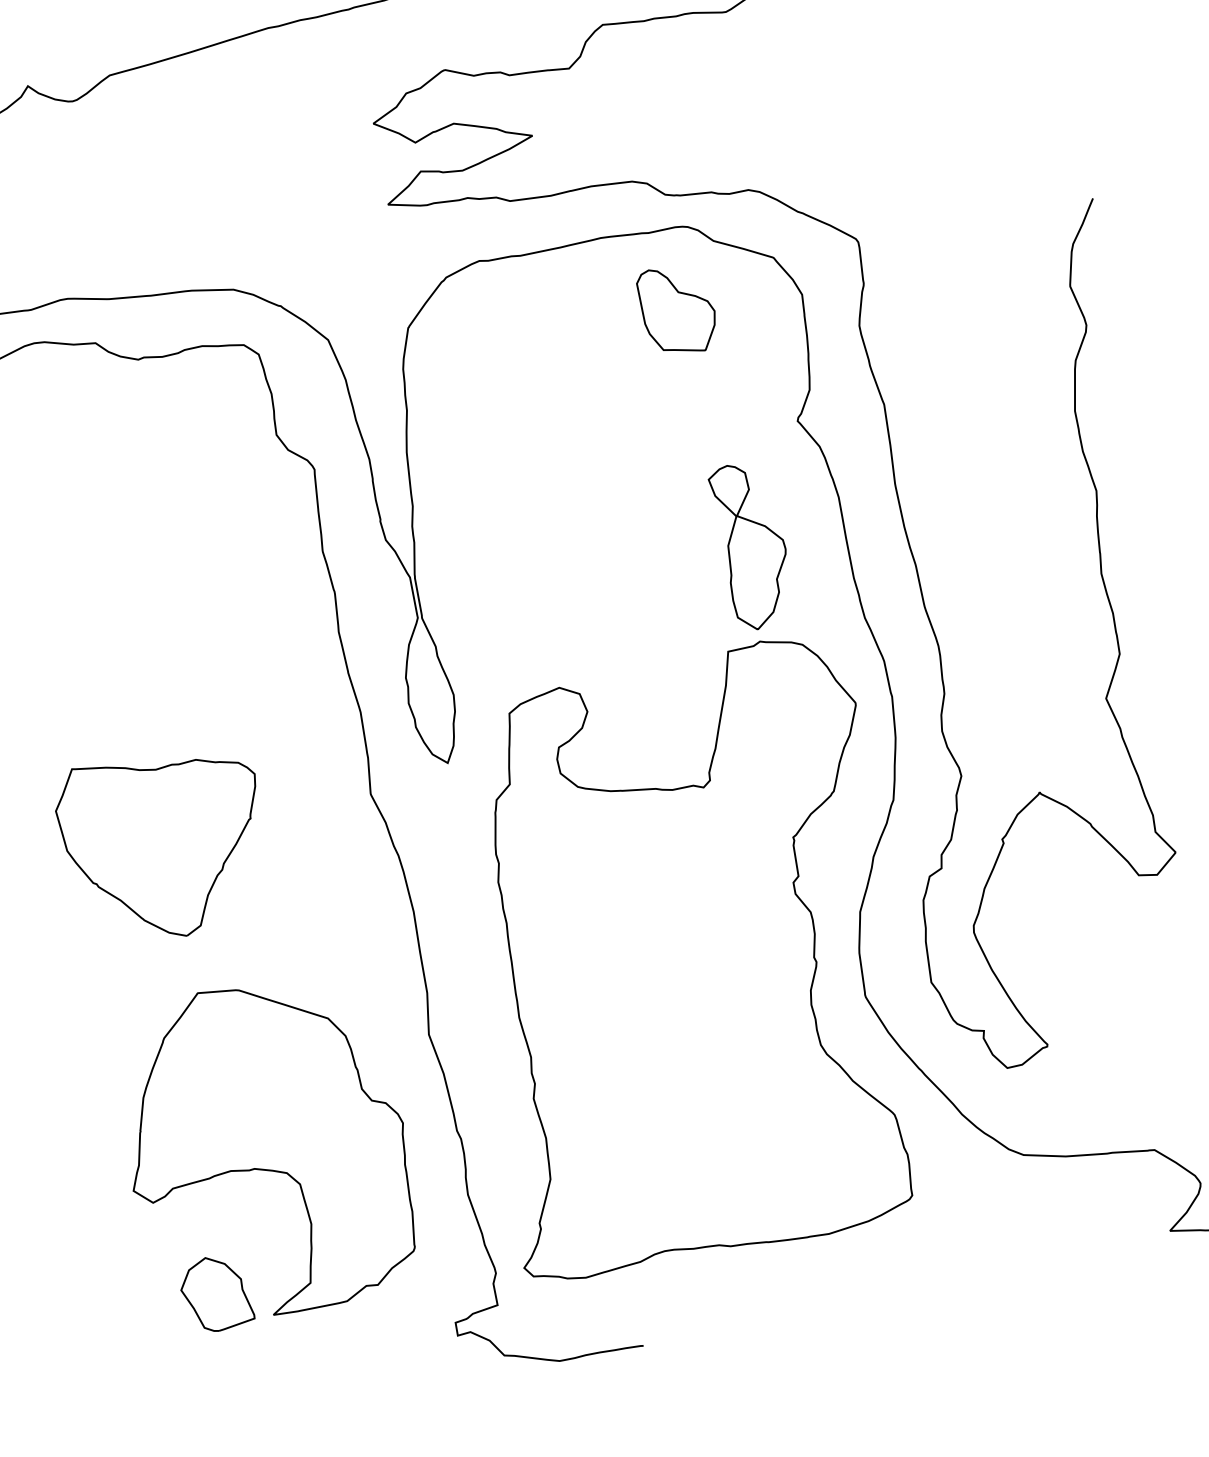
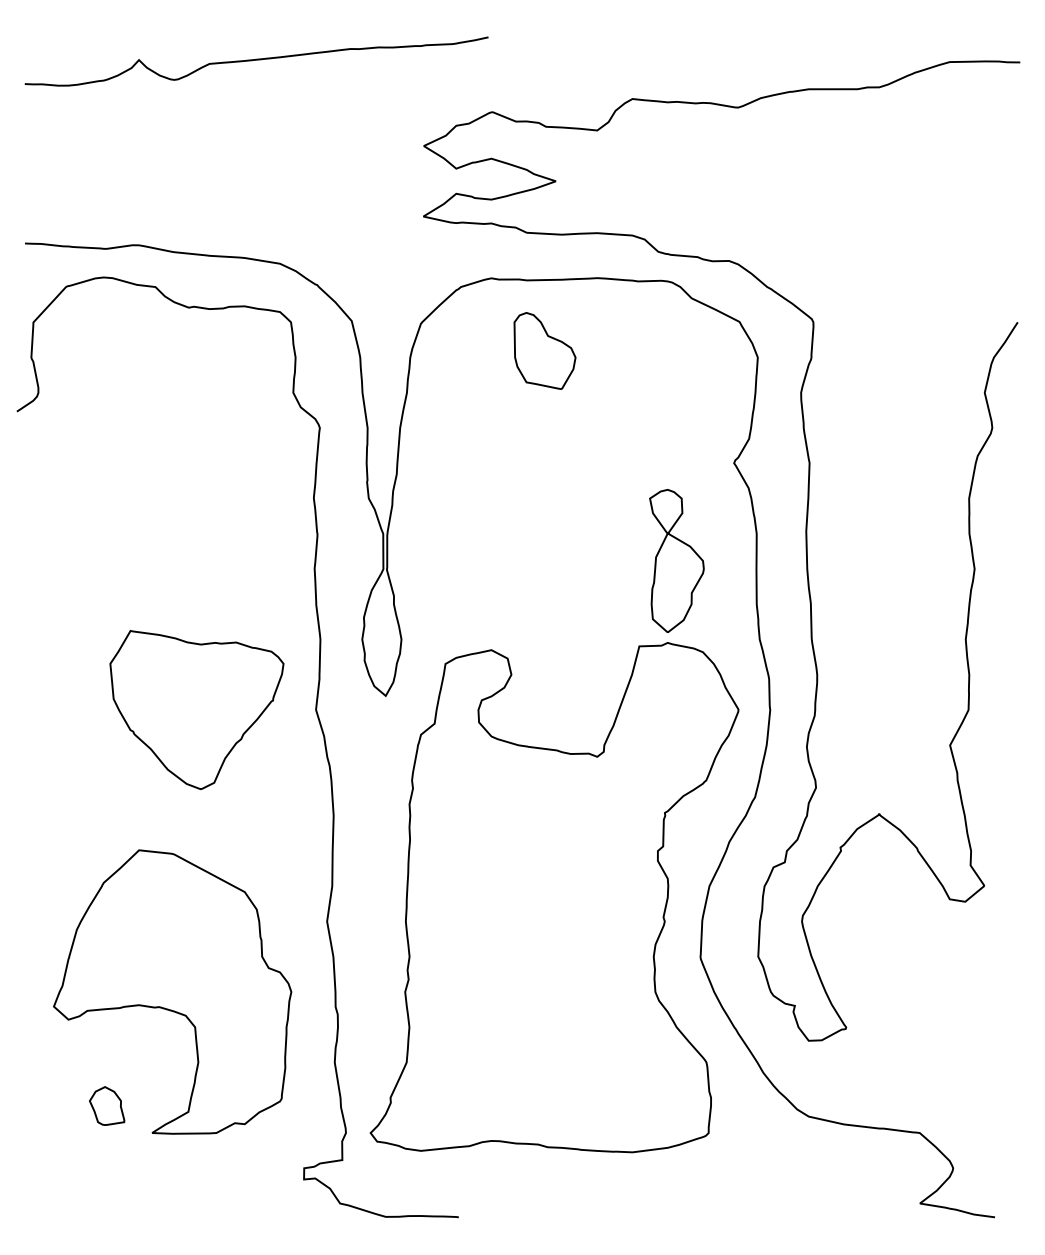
part: (677, 309) -> (544, 350), moved
part: (164, 846) -> (196, 710), moved
part: (215, 1293) -> (106, 1105), size x0.6

